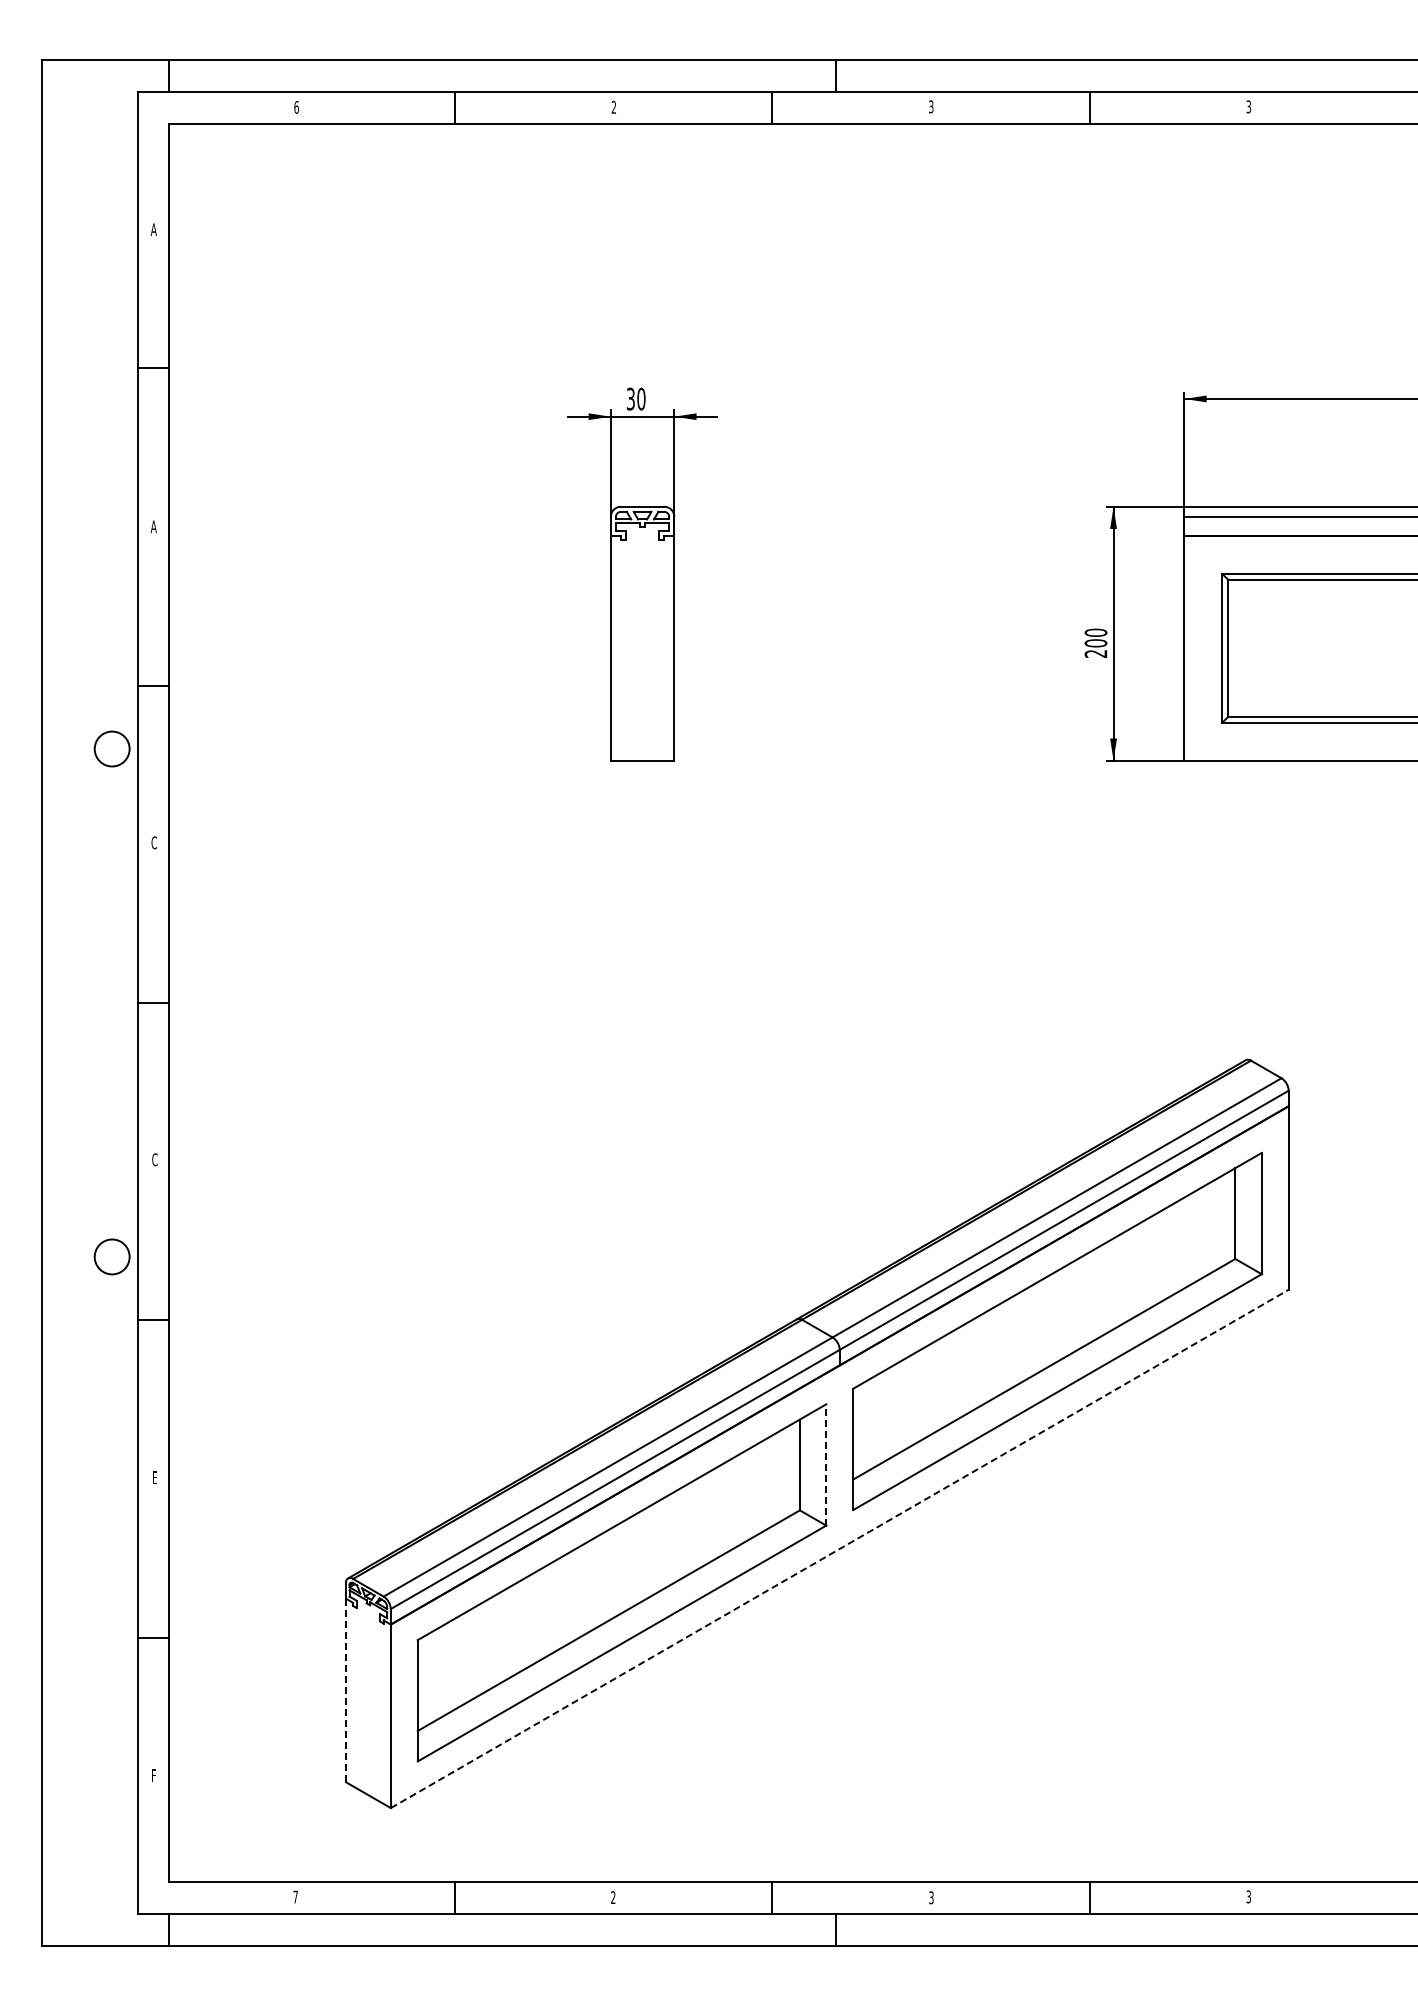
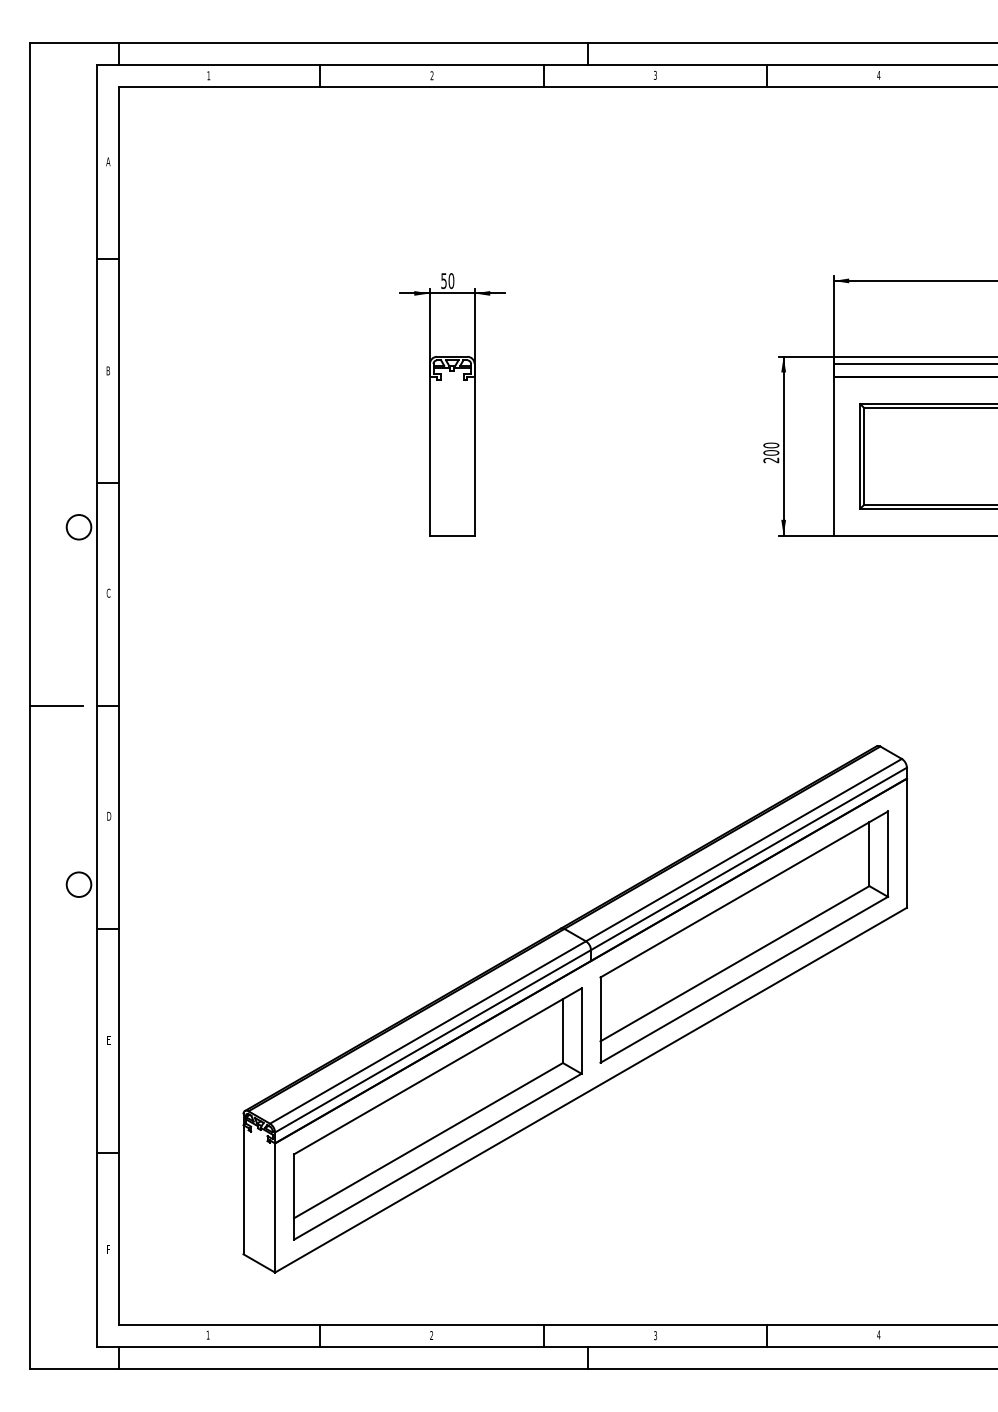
text: (1248, 106) -> (878, 75), 3 -> 4
text: (296, 107) -> (208, 75), 6 -> 1
text: (630, 398) -> (443, 280), 30 -> 50
text: (153, 526) -> (108, 370), A -> B
line: (80, 1003) -> (56, 706), added
text: (154, 1159) -> (108, 816), C -> D
line: (826, 1464) -> (581, 1030), dashed -> solid
line: (840, 1548) -> (591, 1089), dashed -> solid
line: (345, 1690) -> (243, 1189), dashed -> solid
text: (295, 1896) -> (208, 1334), 7 -> 1
text: (1248, 1896) -> (878, 1334), 3 -> 4

